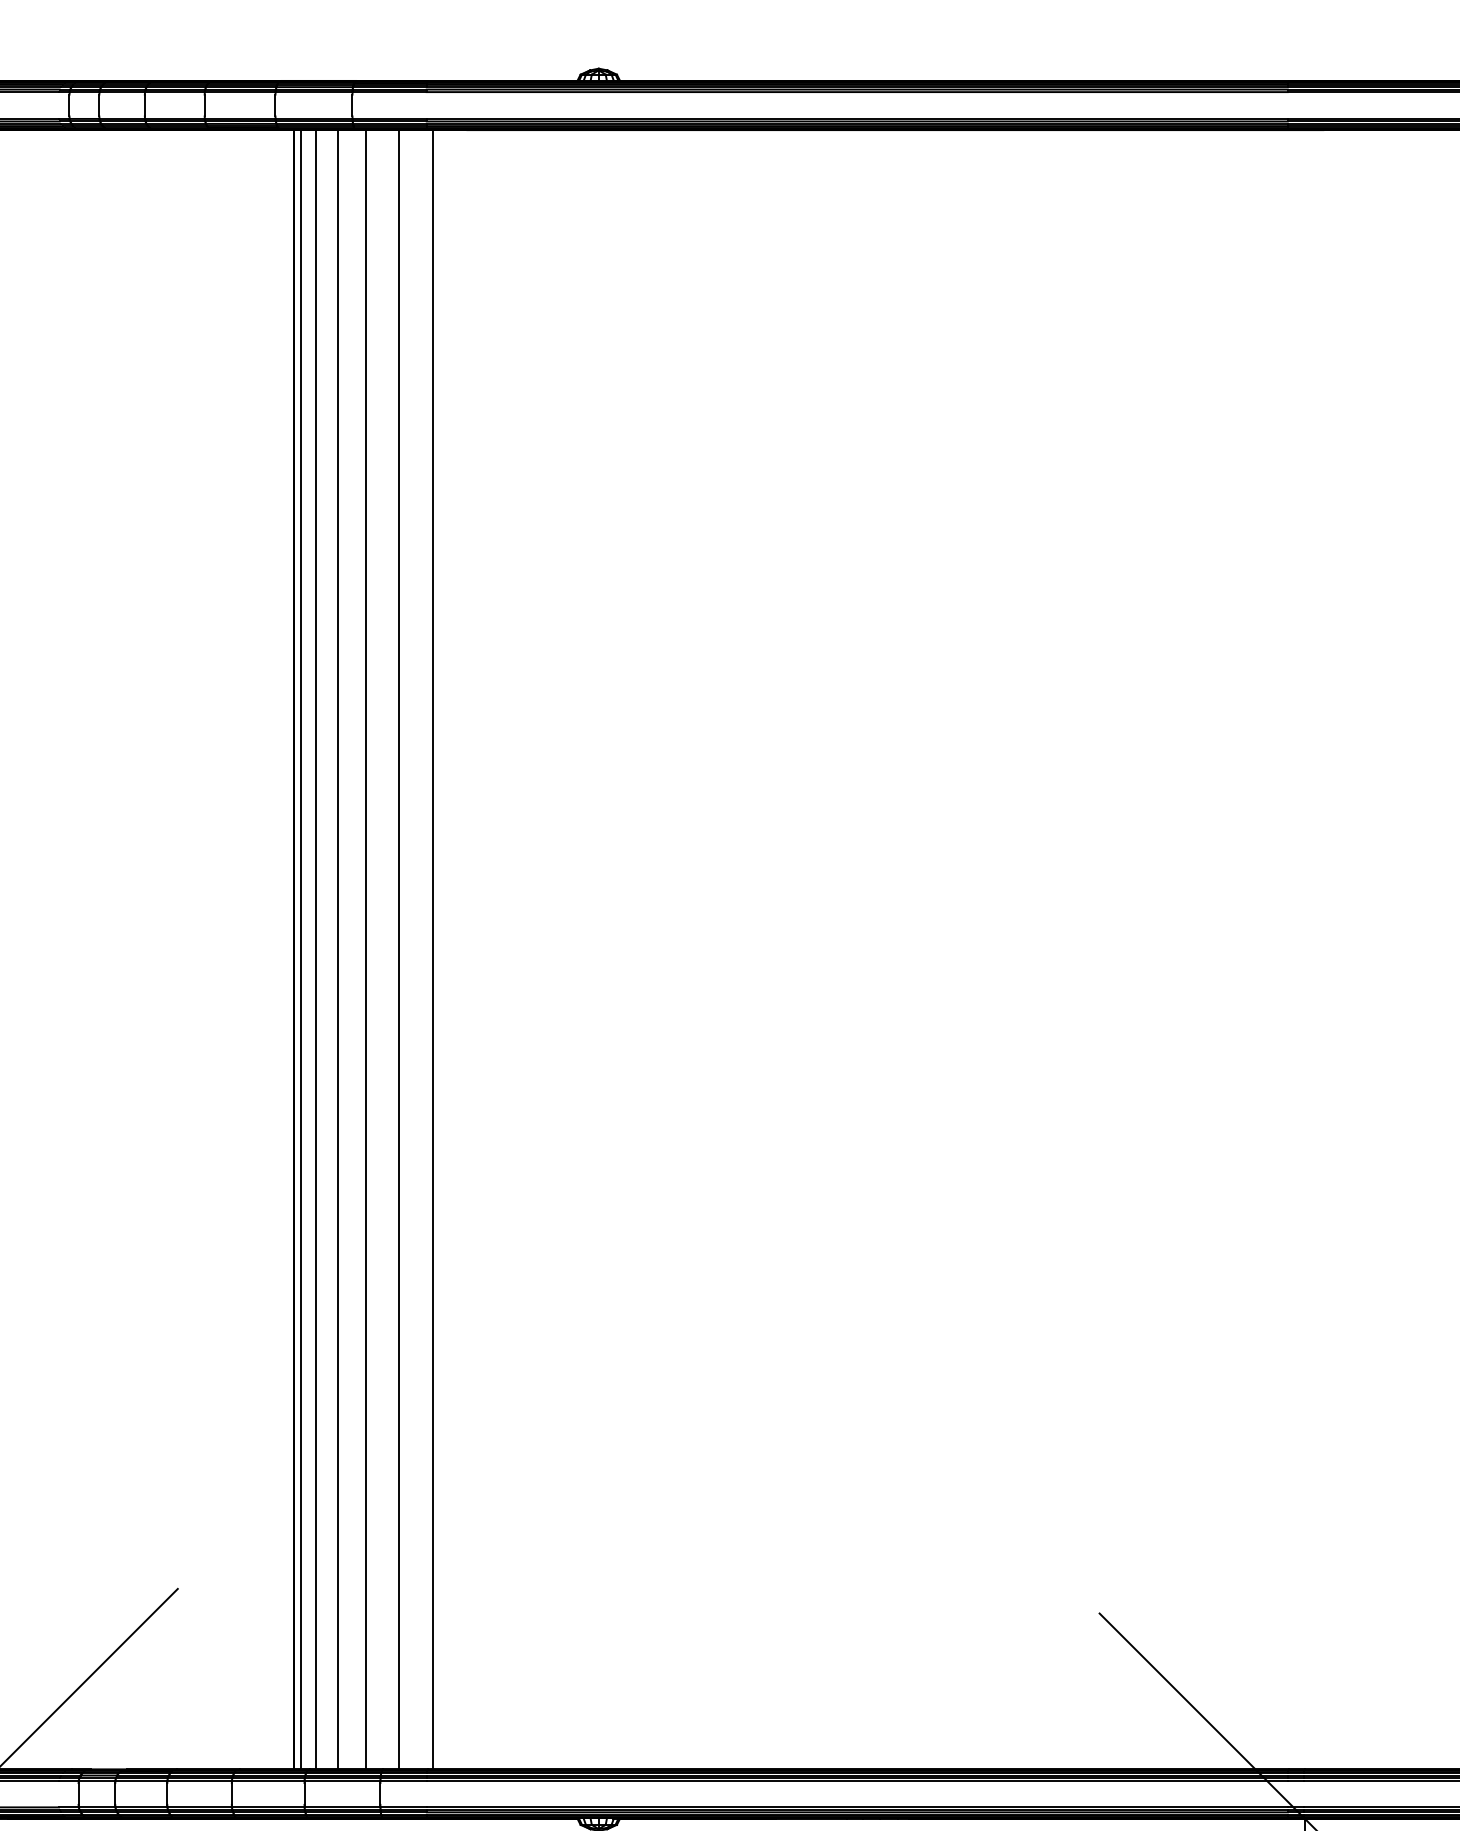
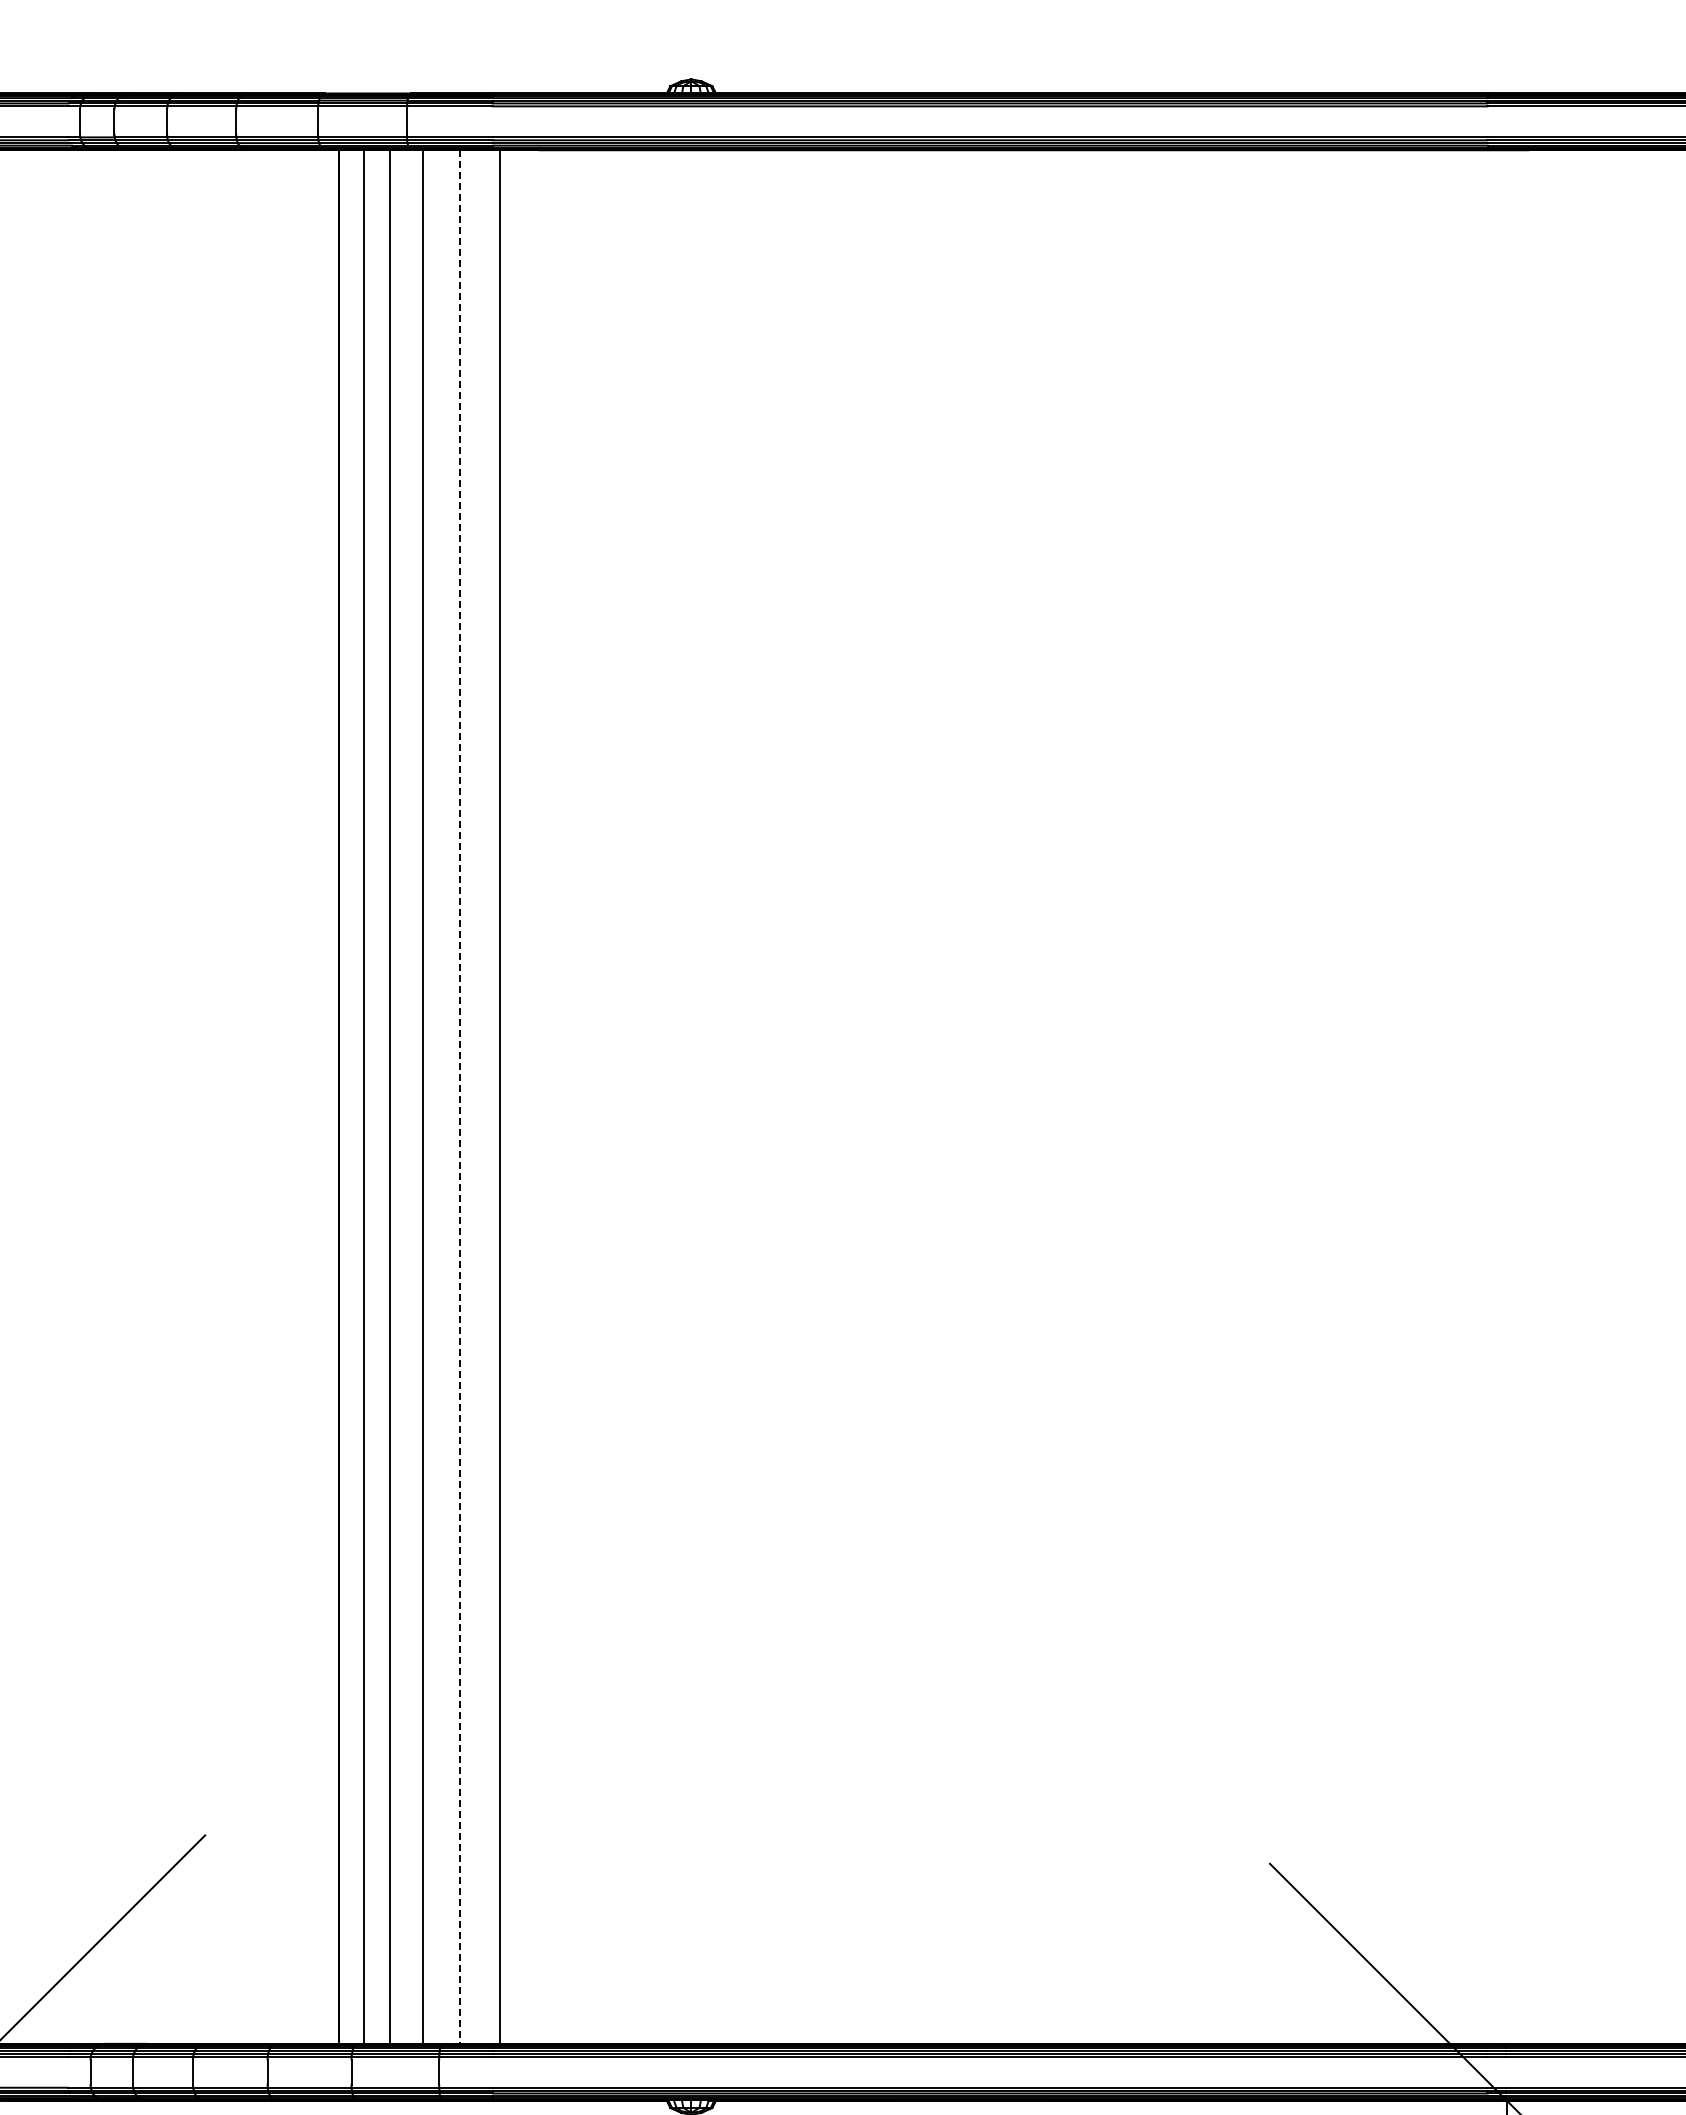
line: (301, 949) -> (347, 1096), removed
line: (398, 950) -> (460, 1097), solid -> dashed

